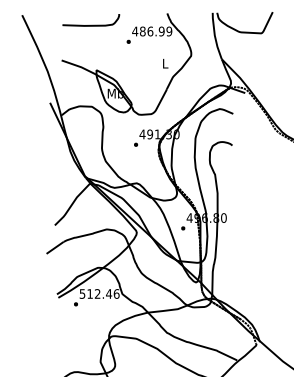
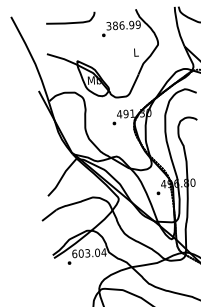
text: (135, 31) -> (109, 26), 486.99 -> 386.99
text: (99, 293) -> (89, 252), 512.46 -> 603.04

